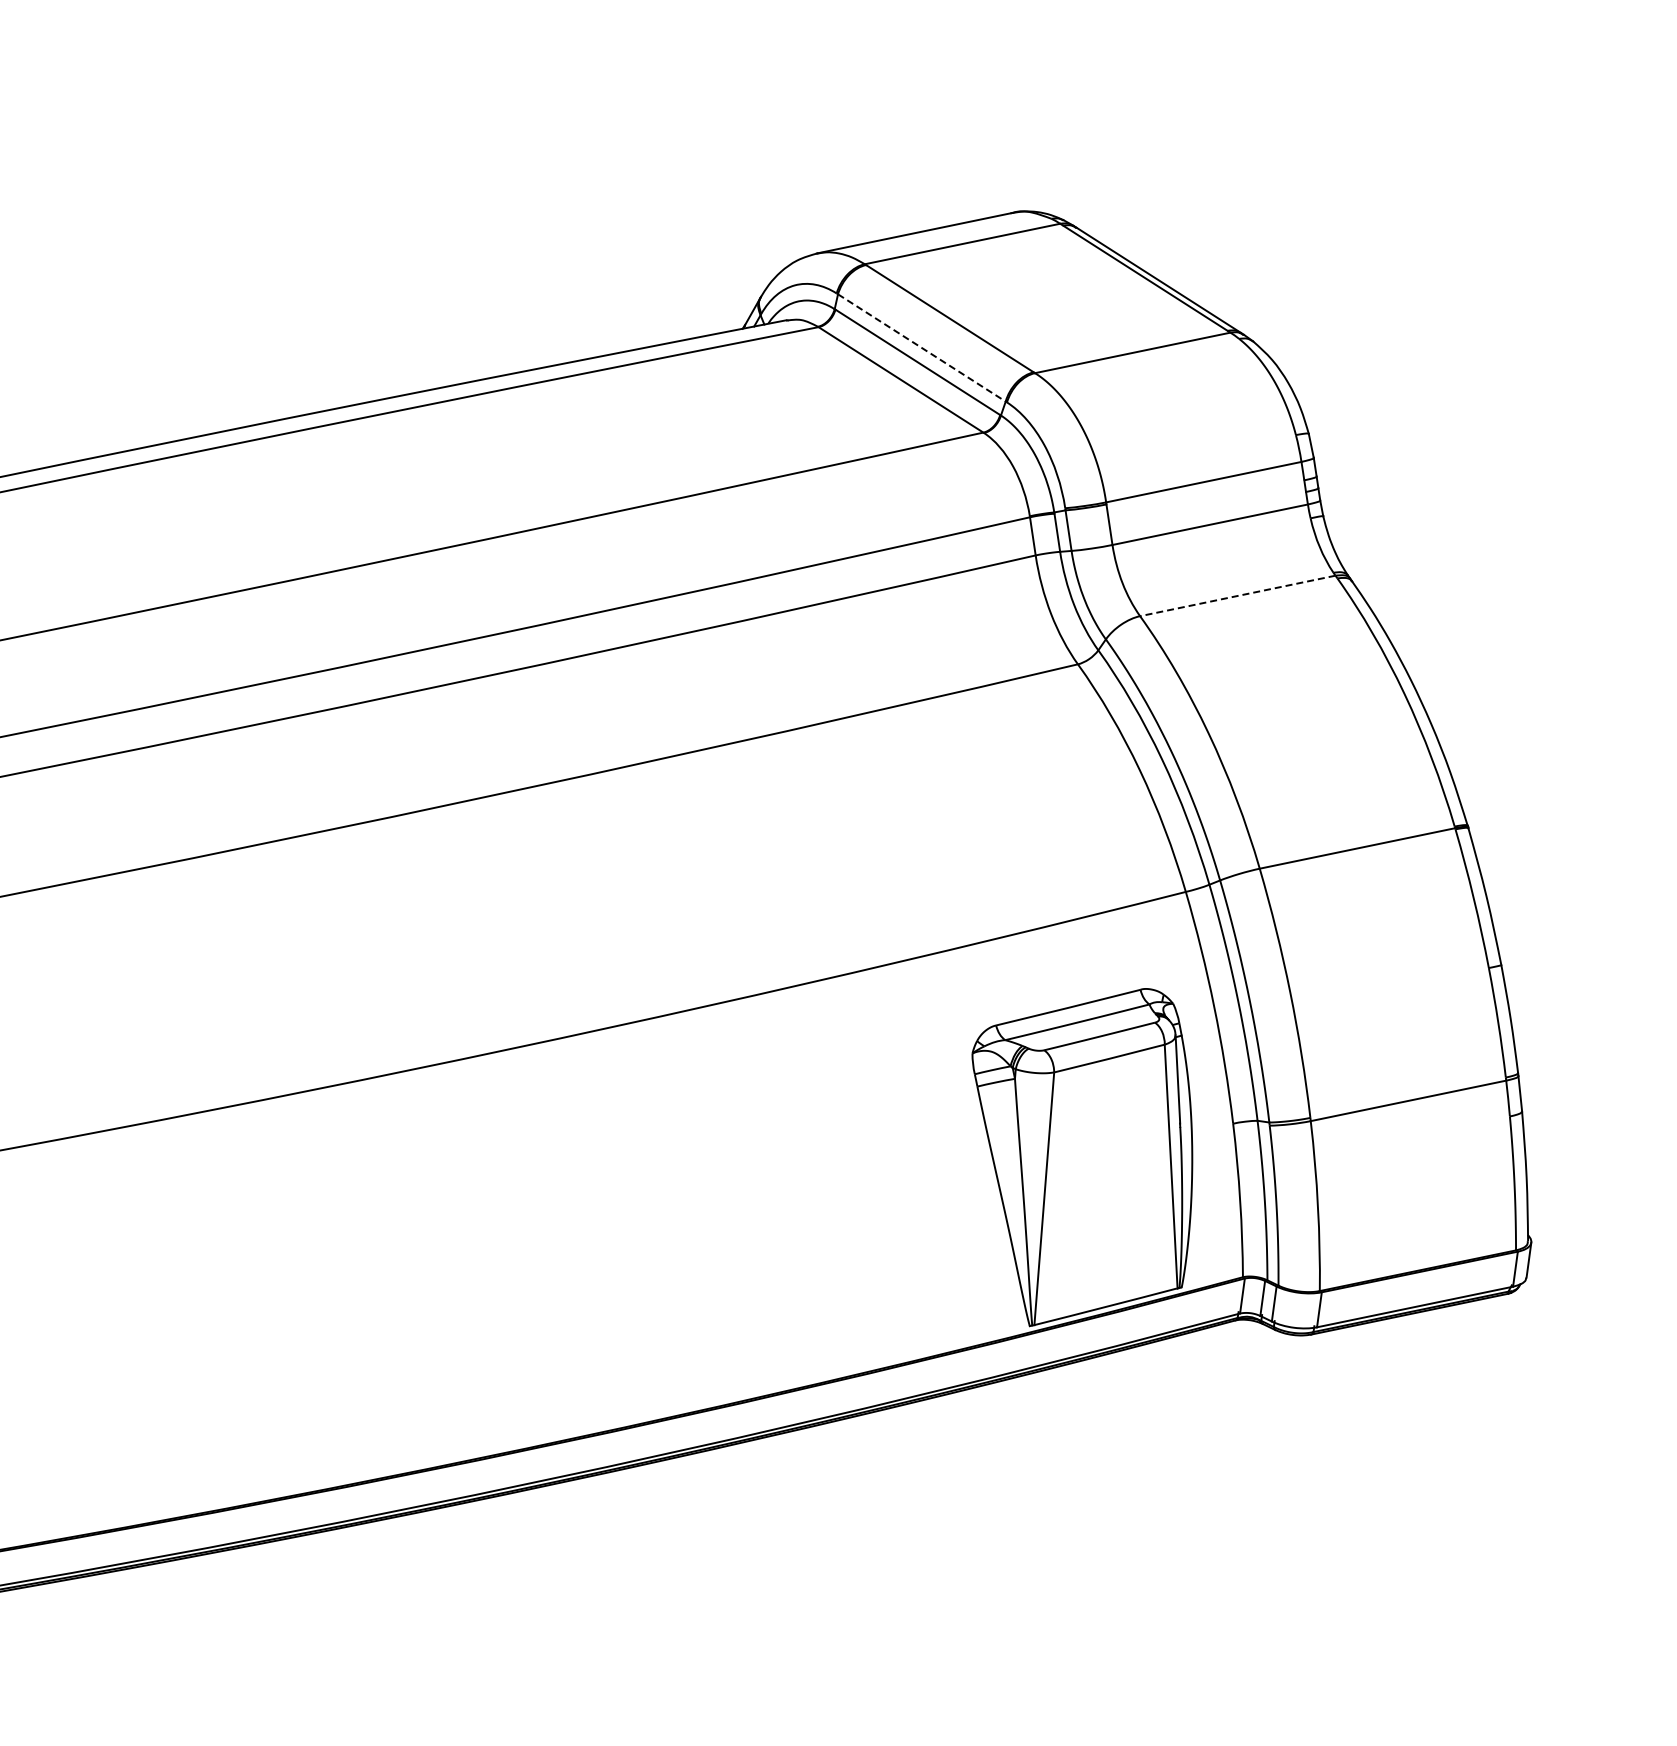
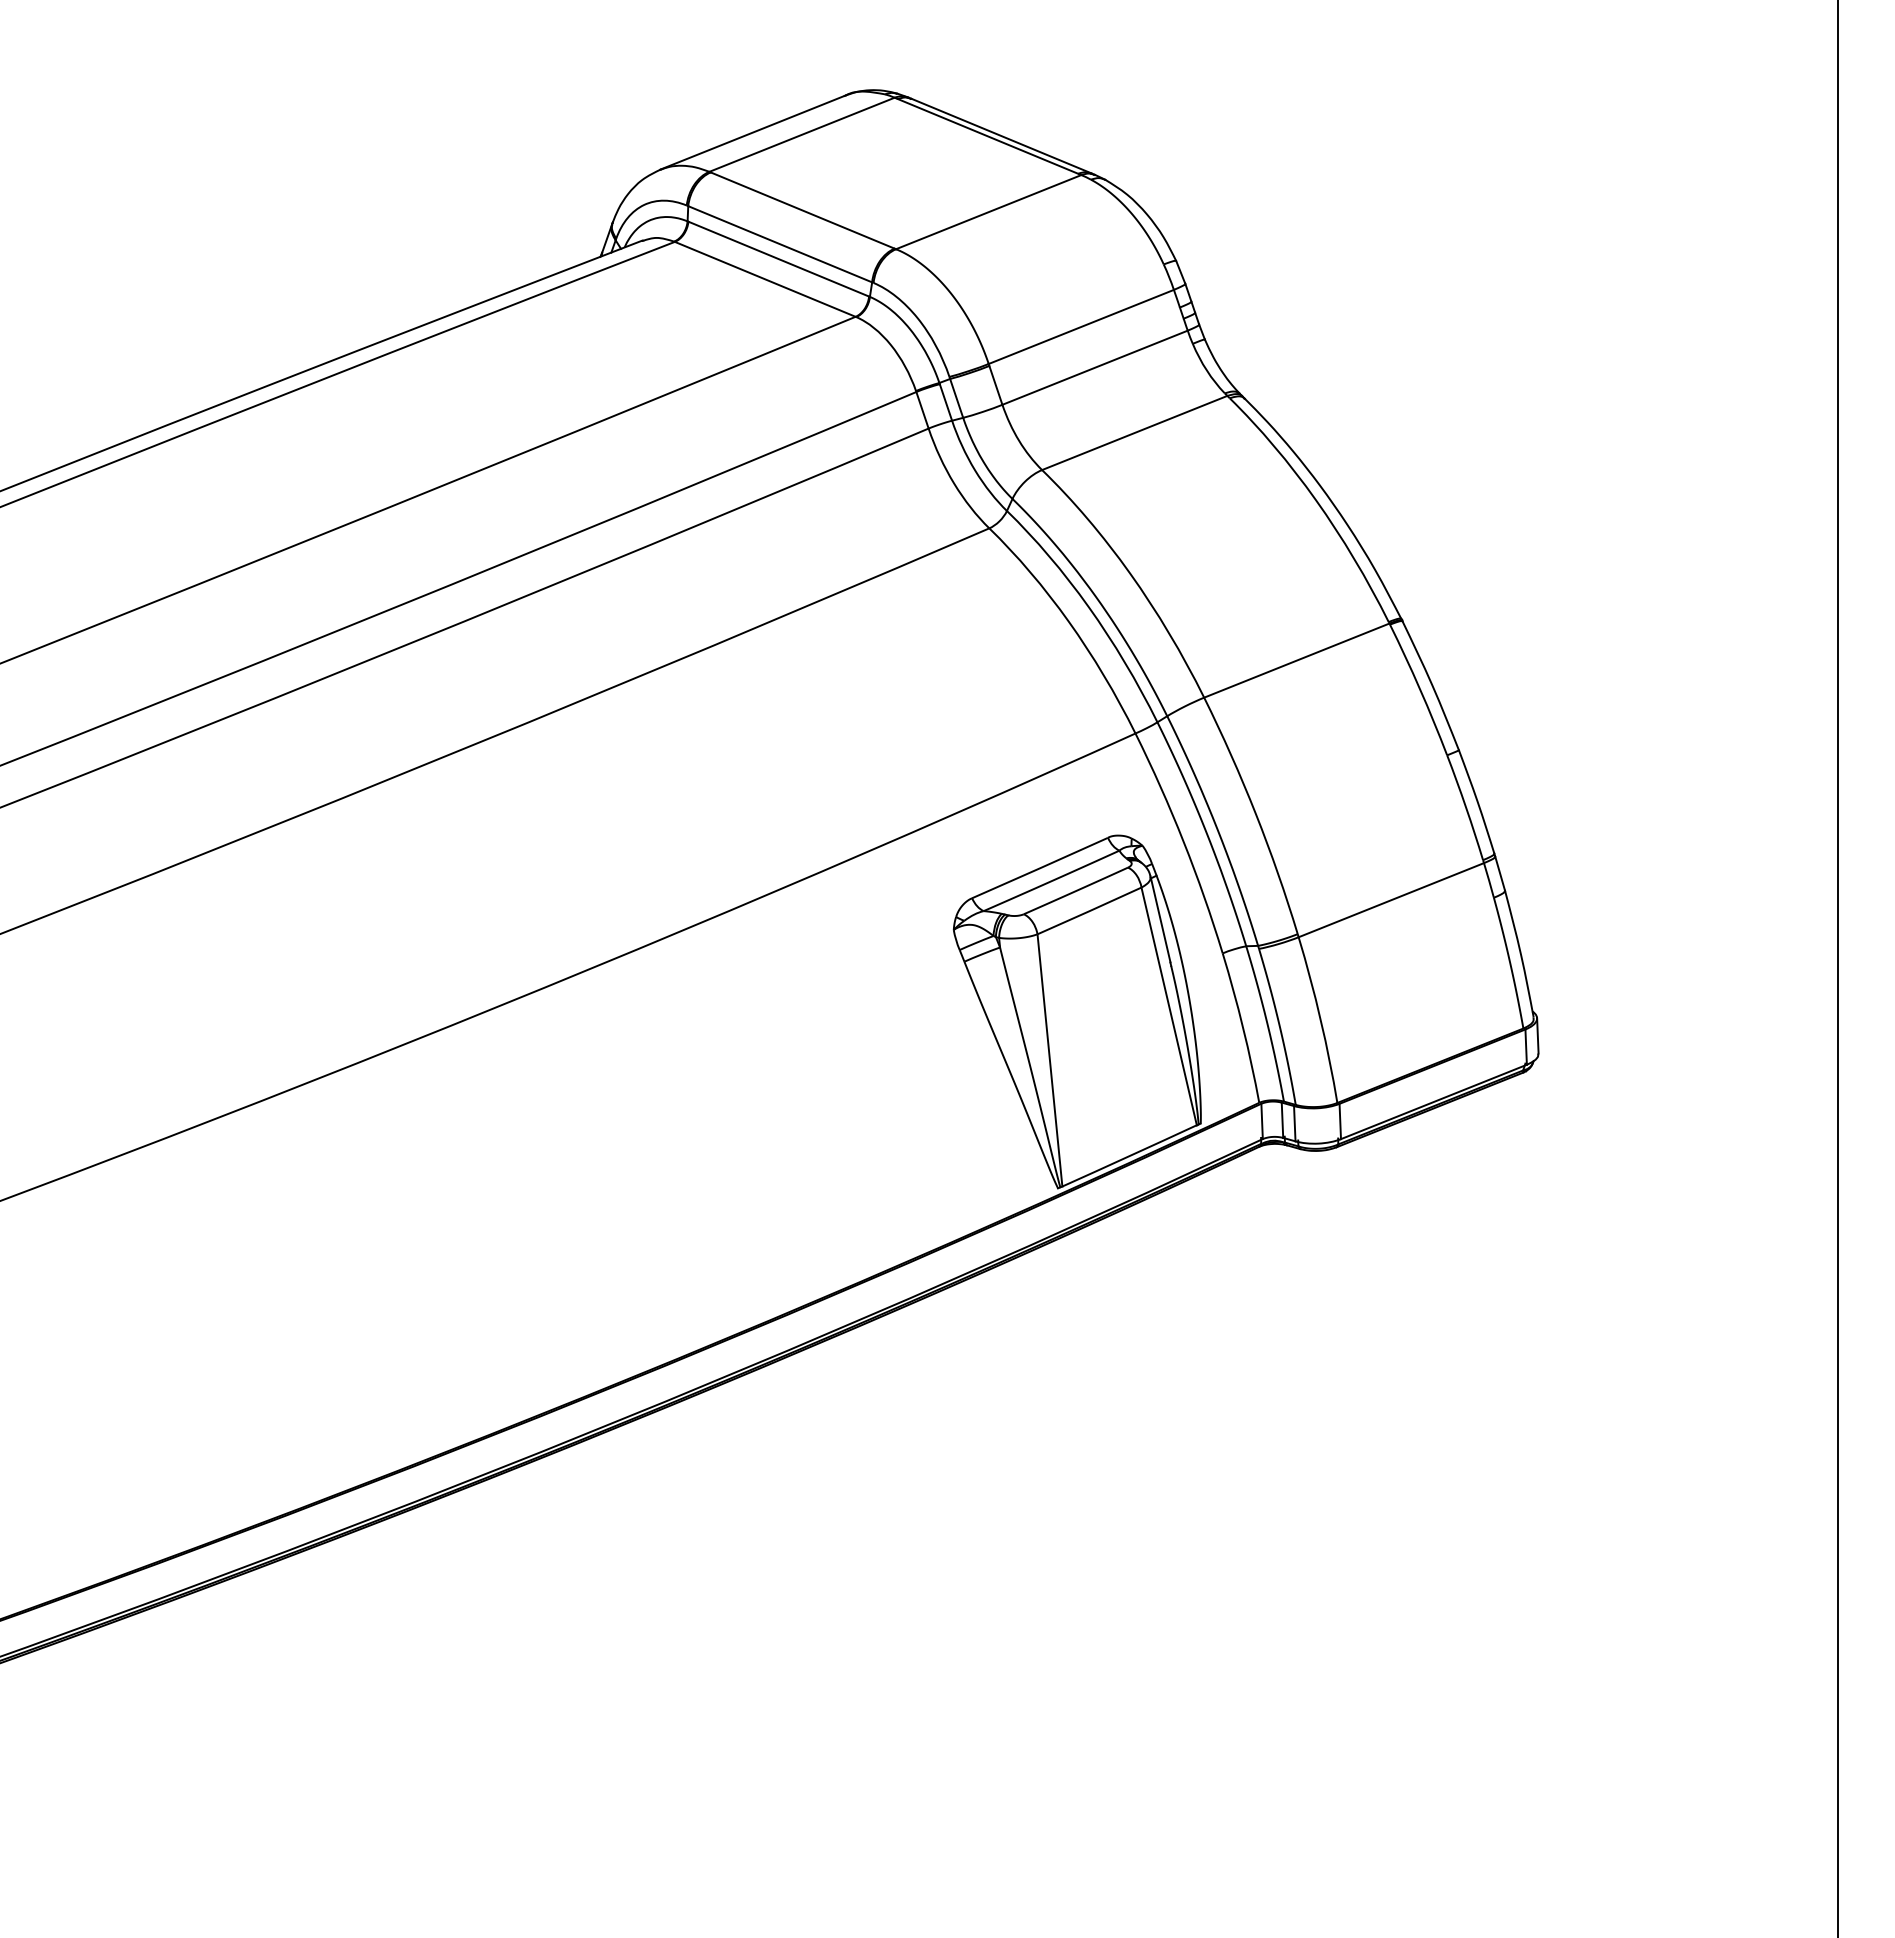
line: (922, 348) -> (780, 244), dashed -> solid
line: (1237, 596) -> (1134, 433), dashed -> solid

